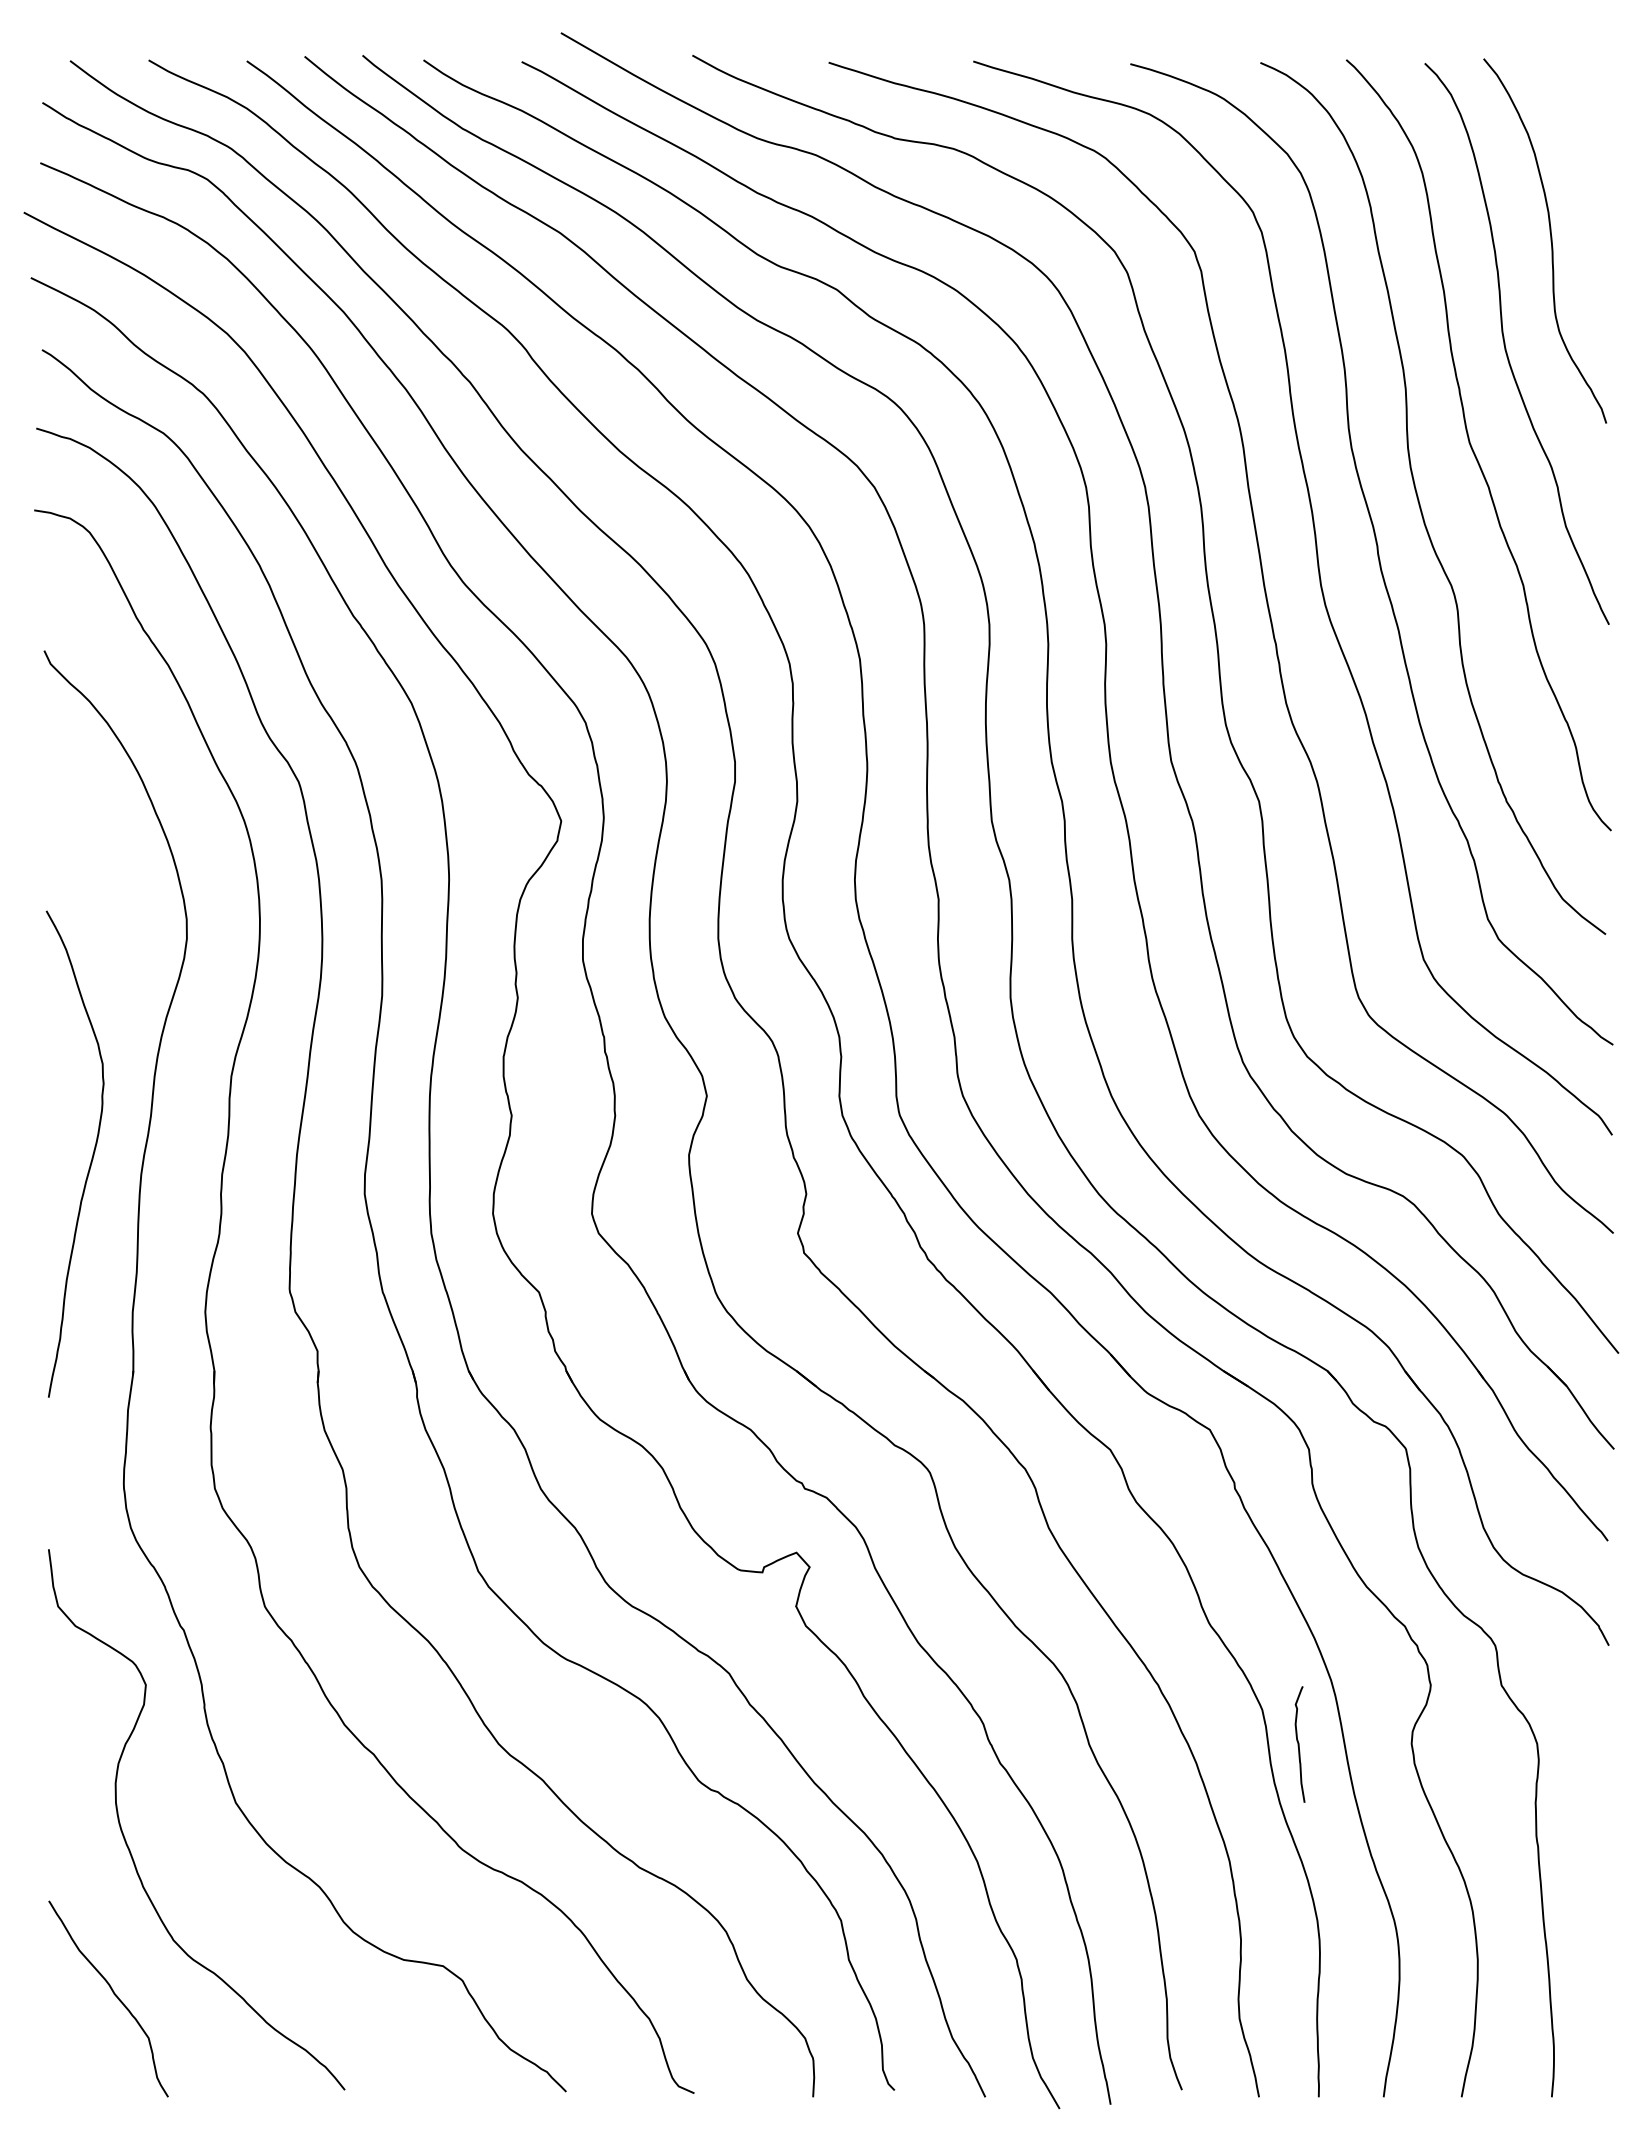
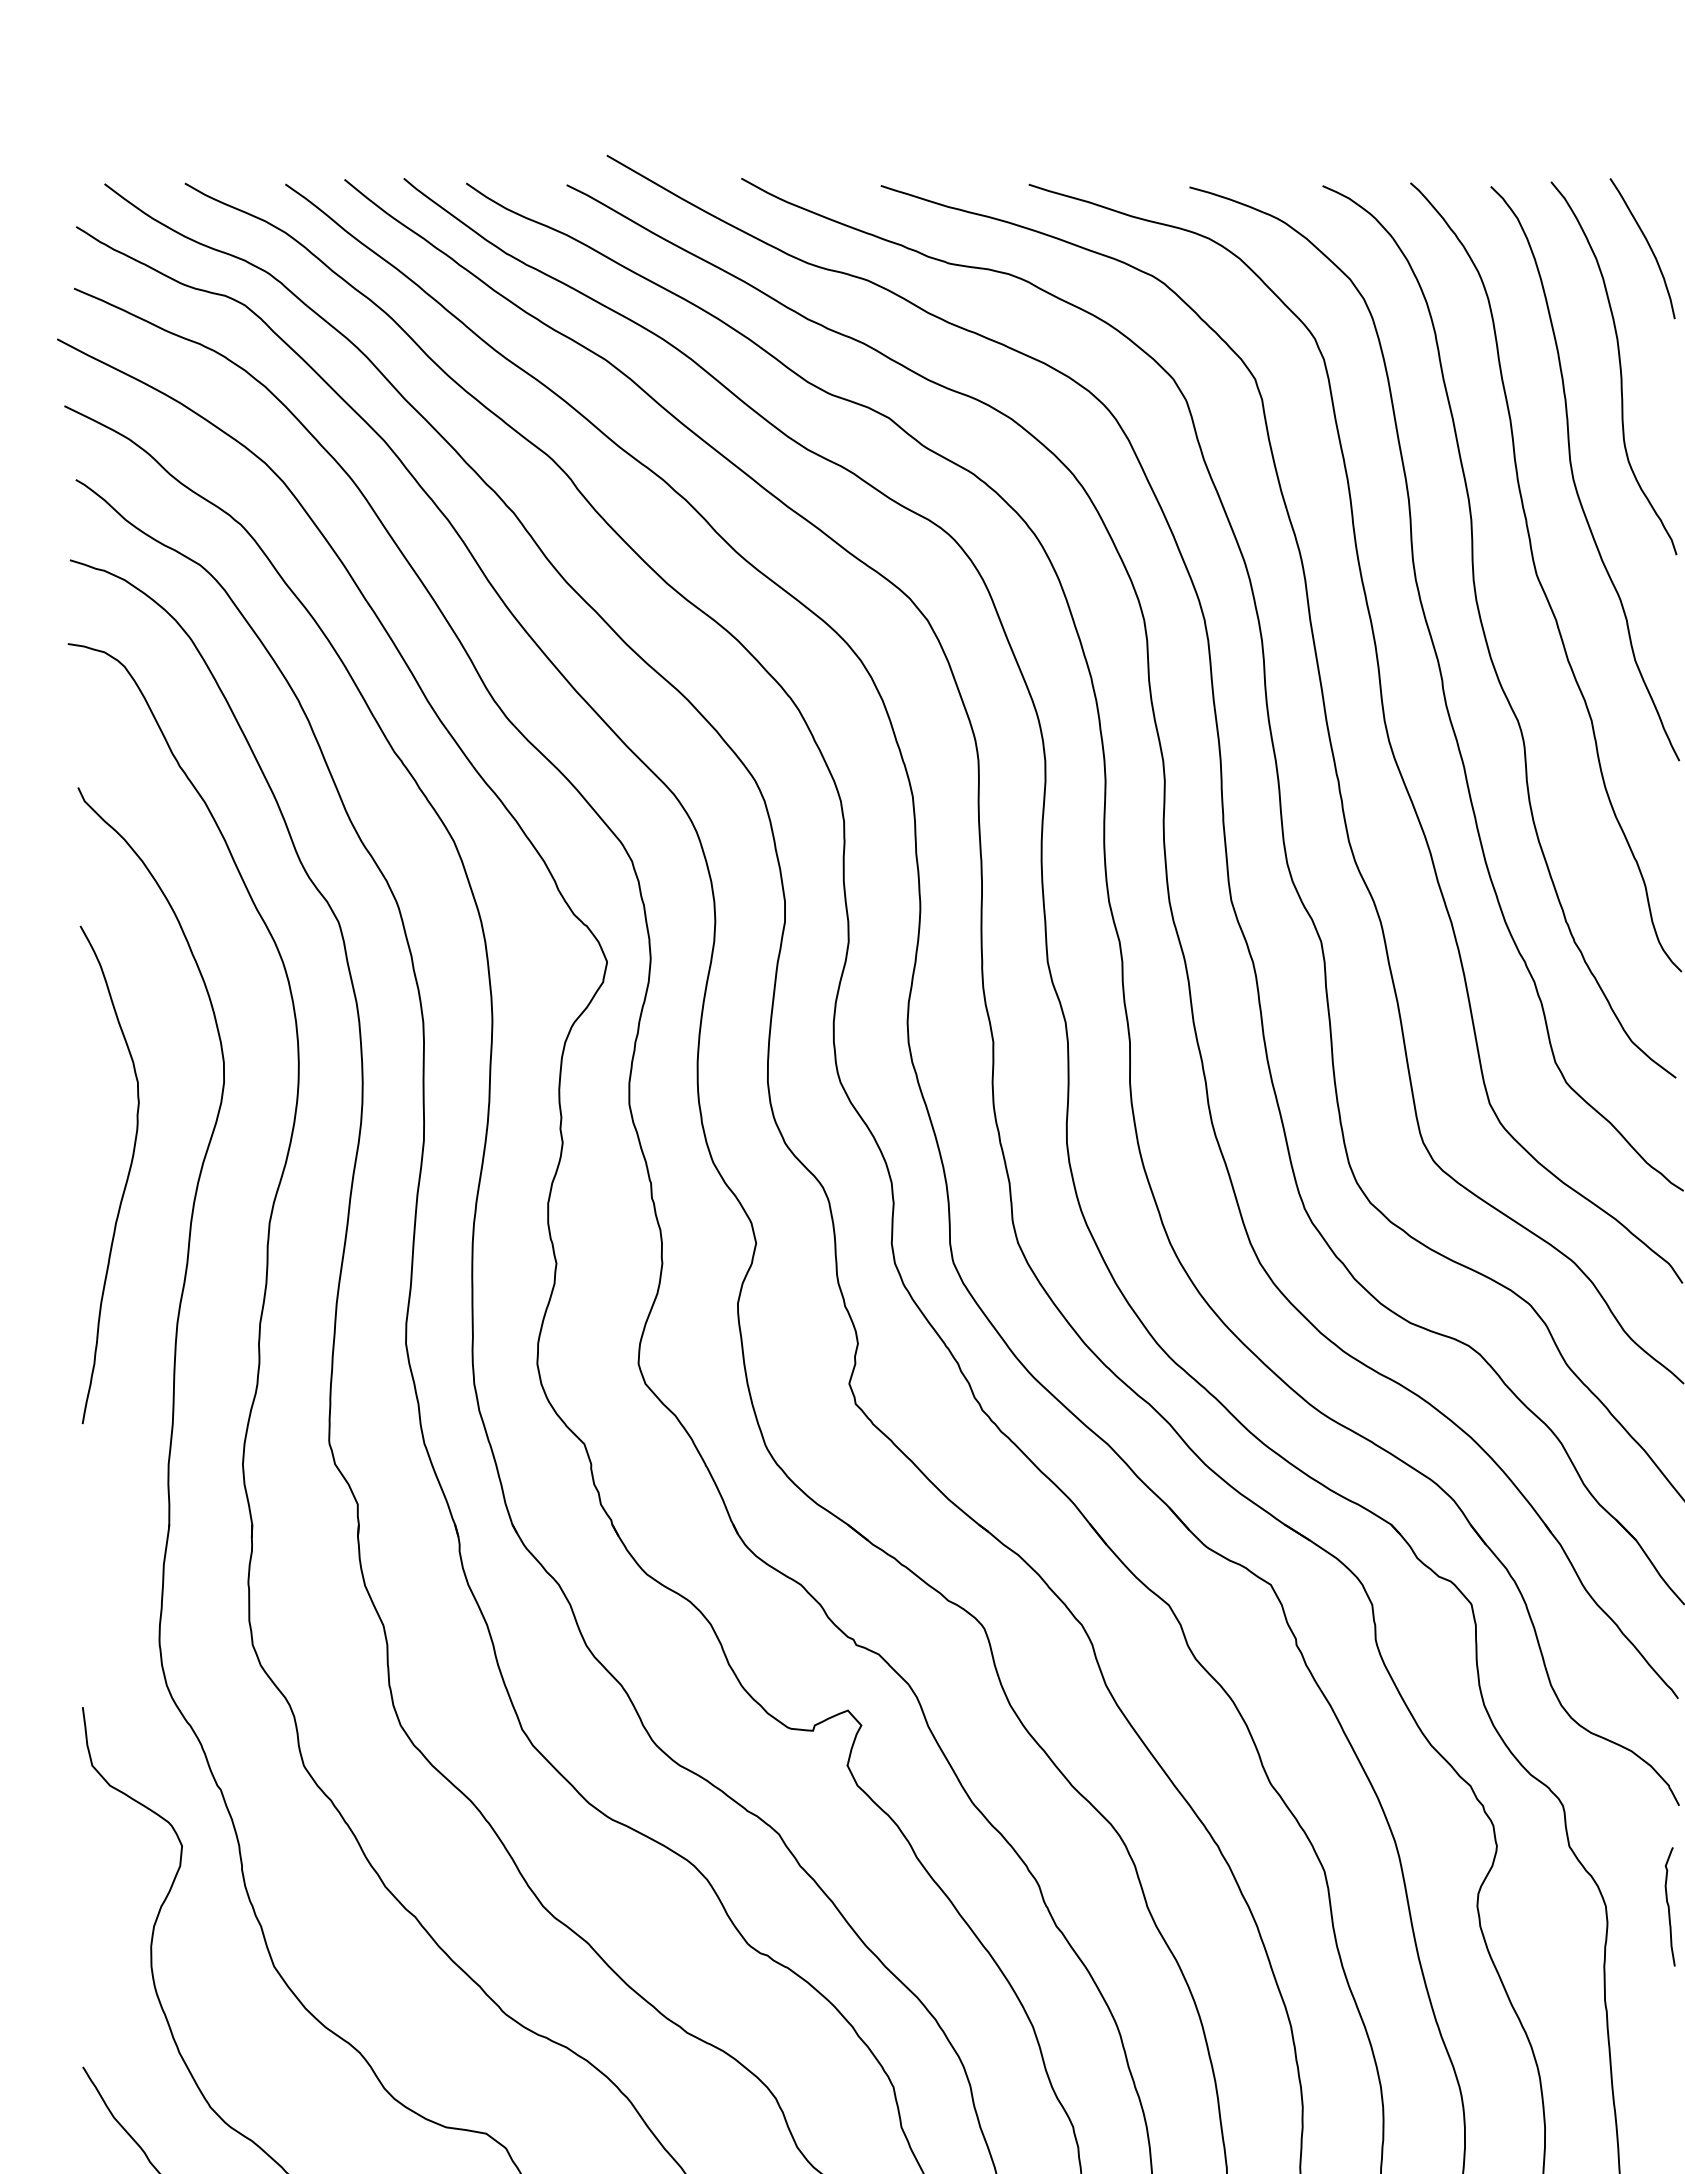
curve: (1578, 120) -> (1648, 245), added
curve: (91, 1157) -> (126, 1178), moved
curve: (1299, 1744) -> (1669, 1906), moved

